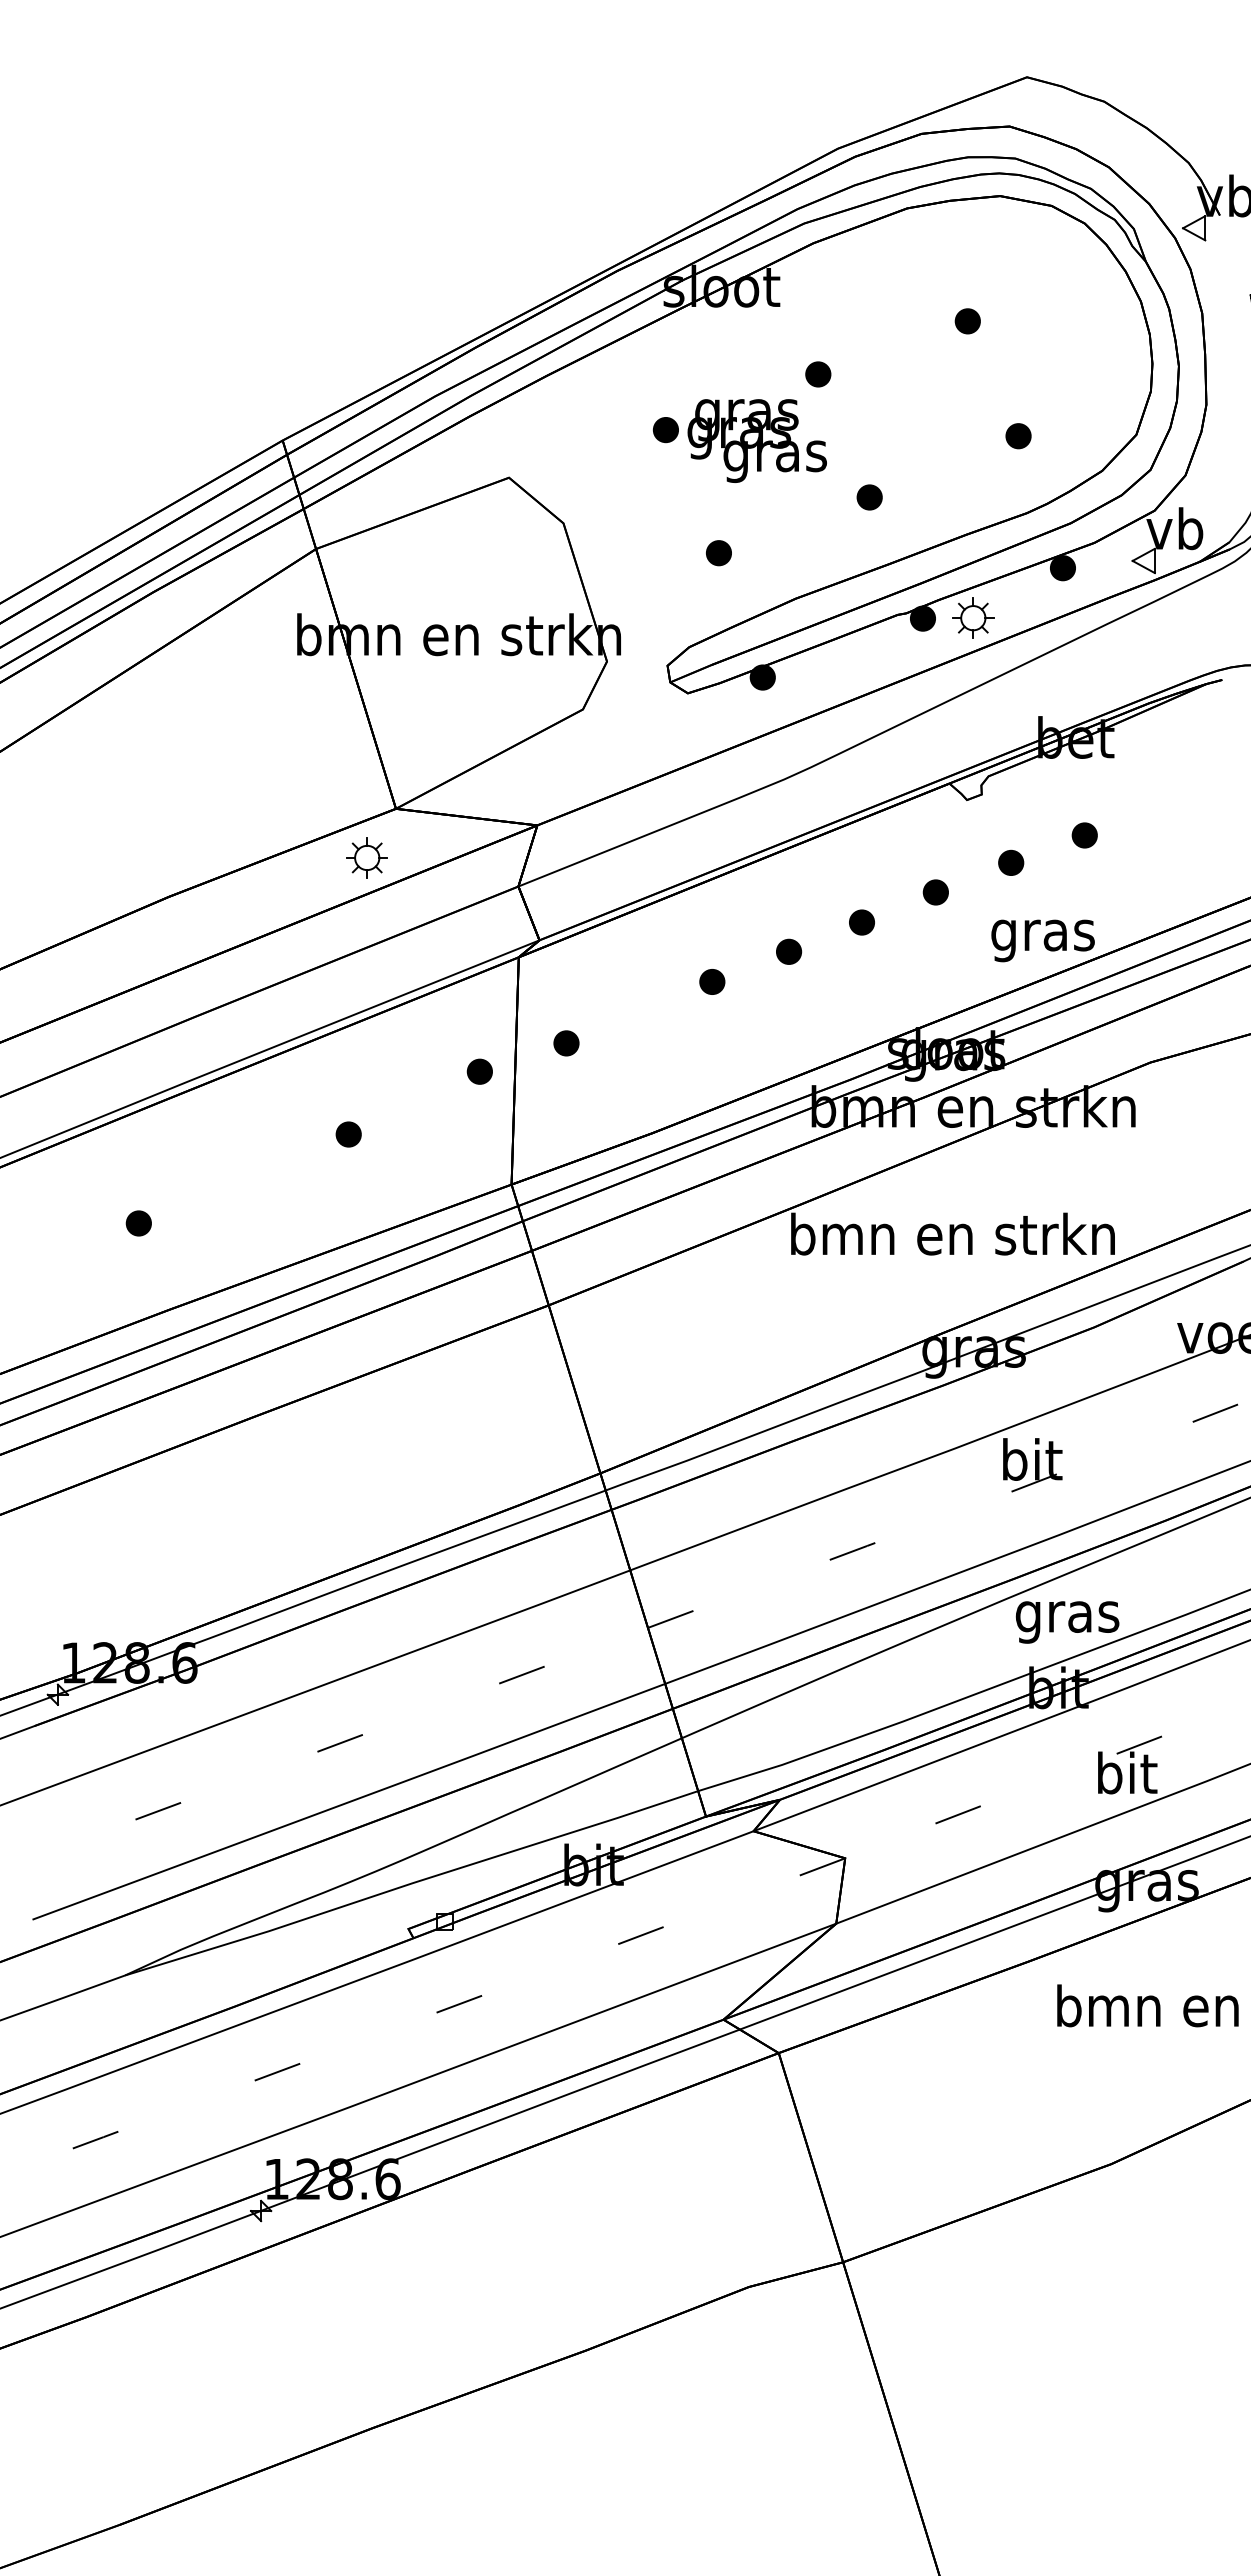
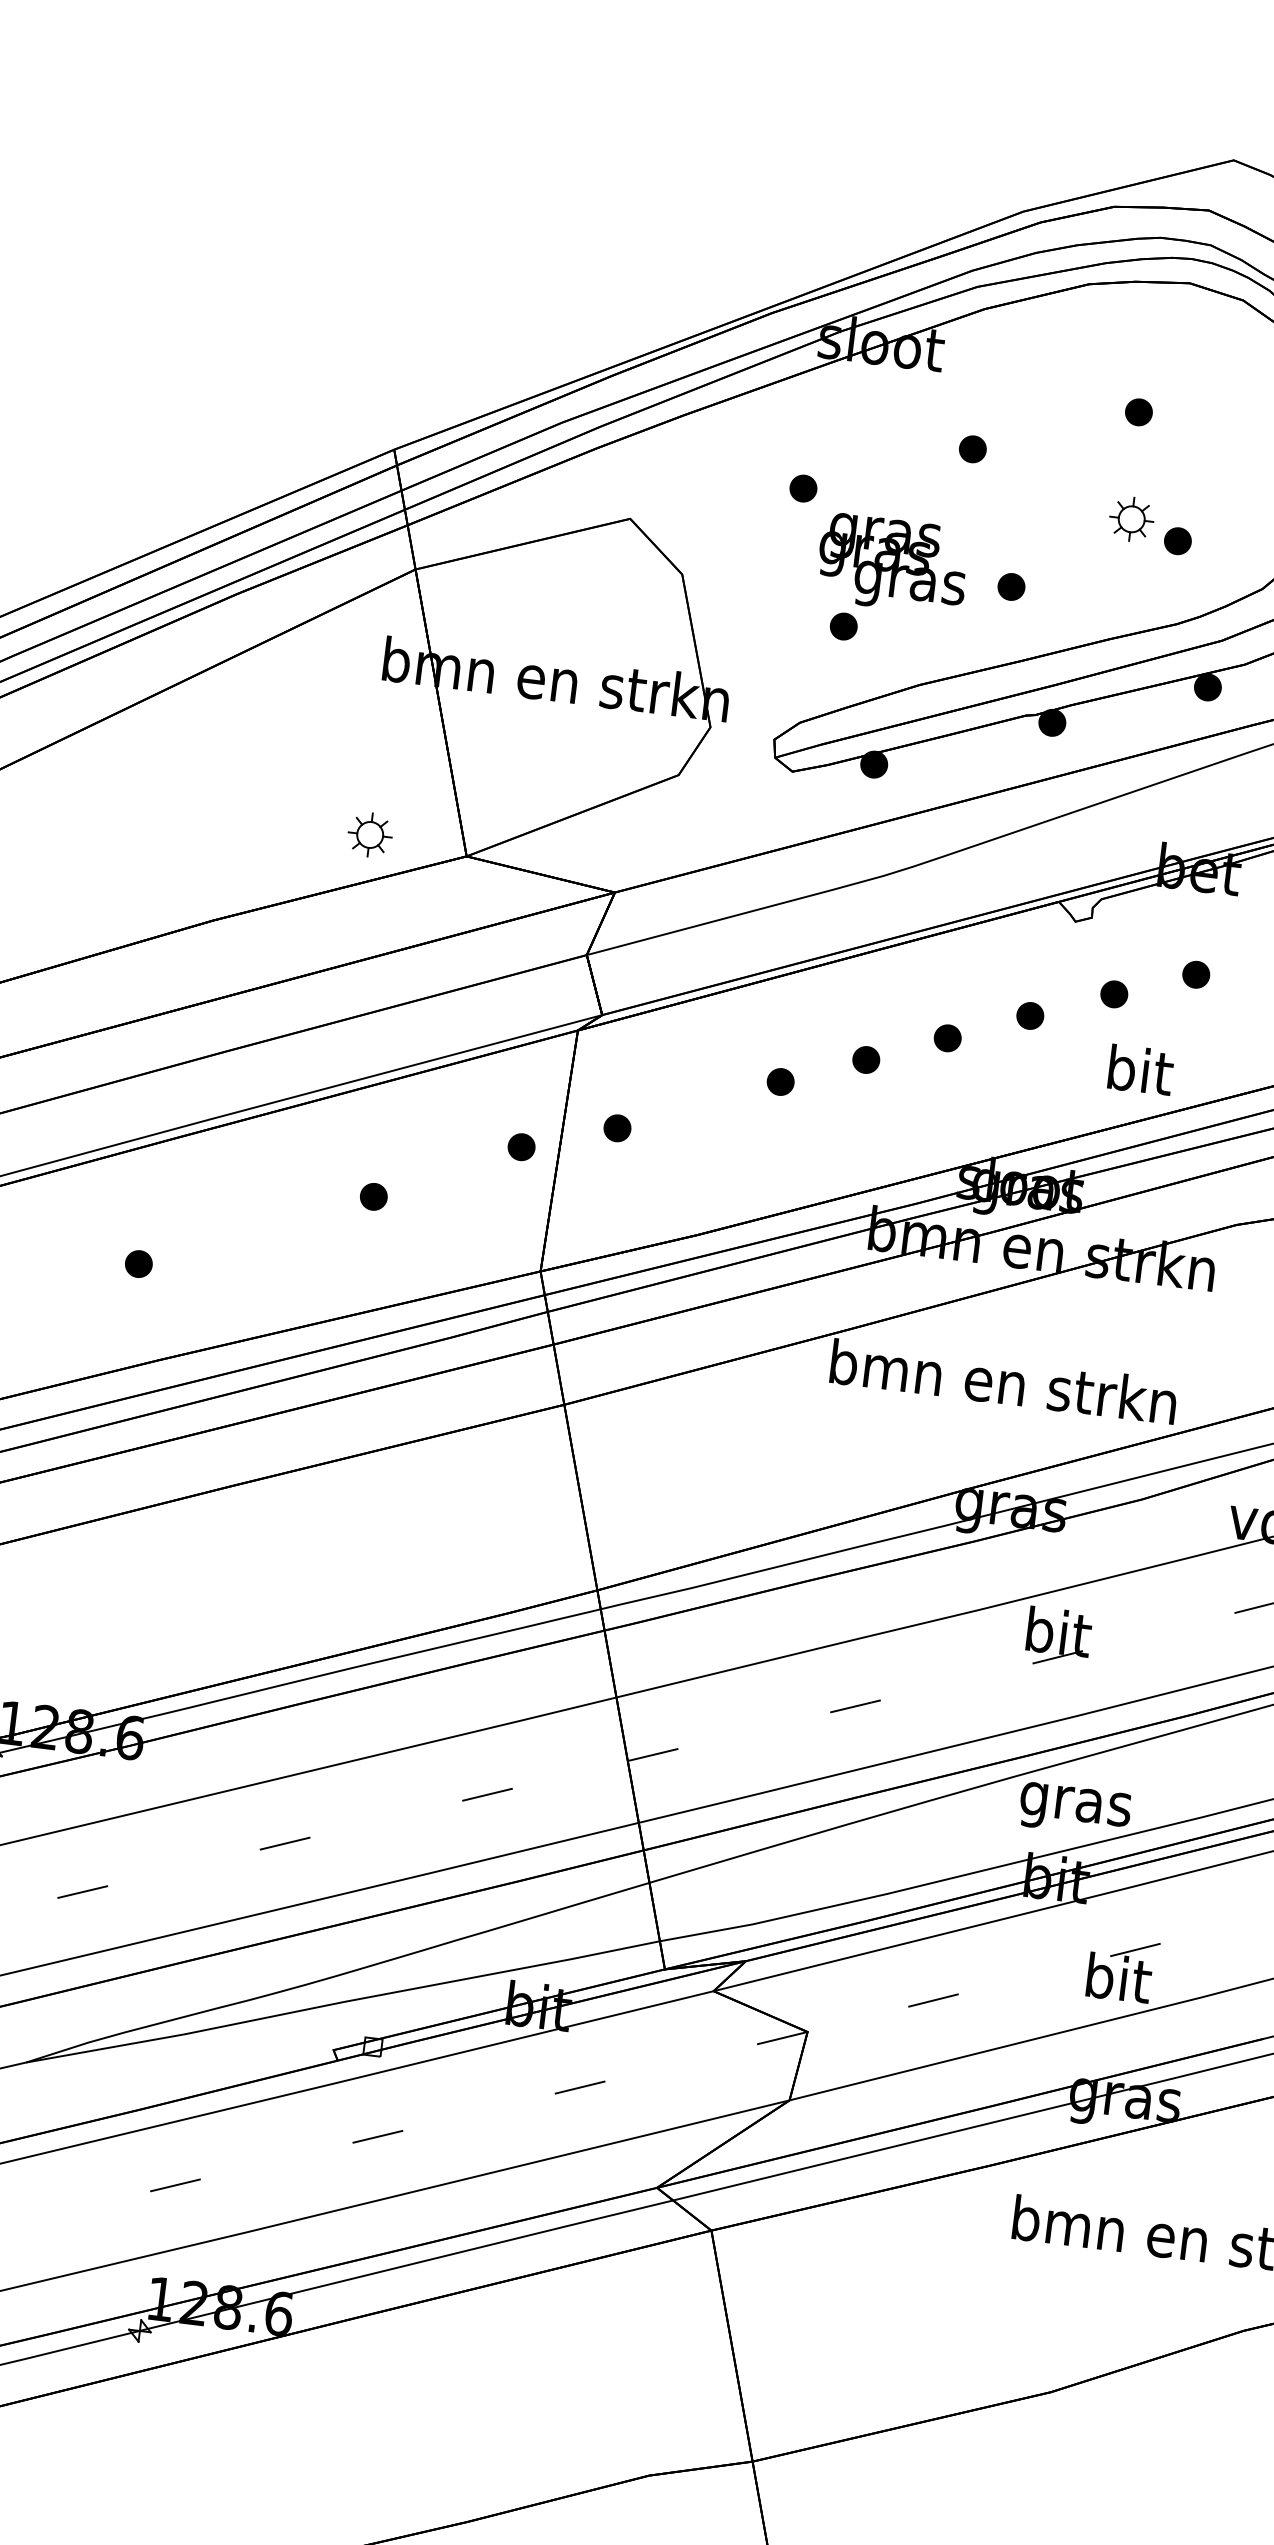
text: (756, 440) -> (892, 563), moved
part: (973, 617) -> (1132, 518), moved
part: (366, 857) -> (369, 834), moved
text: (1042, 935) -> (1138, 1075), gras -> bit

